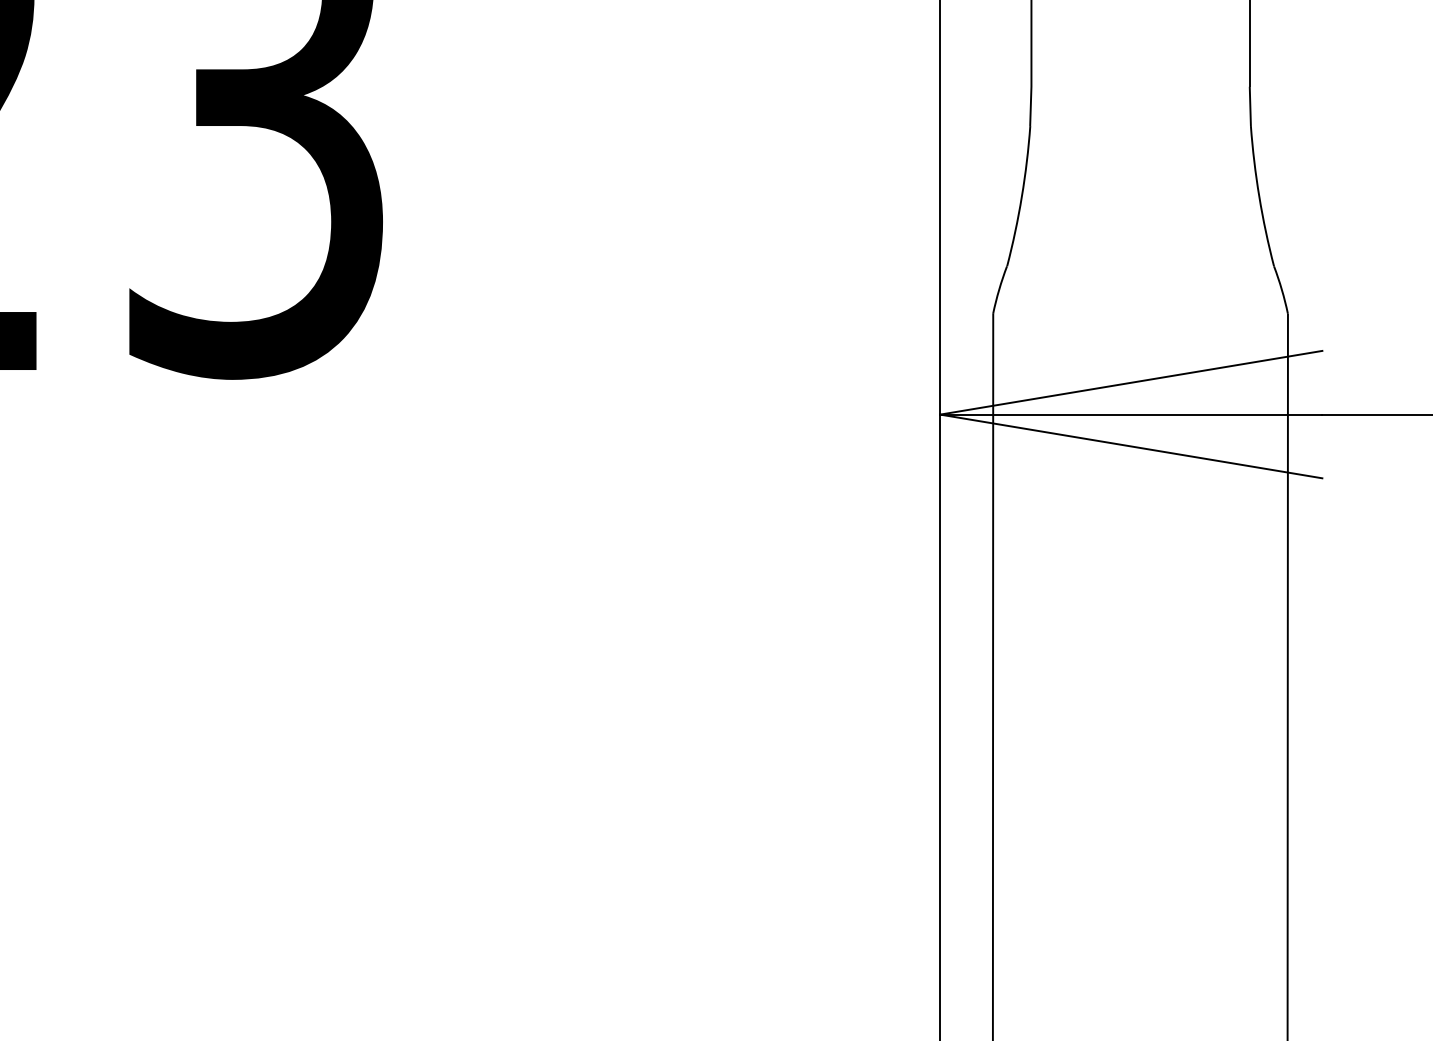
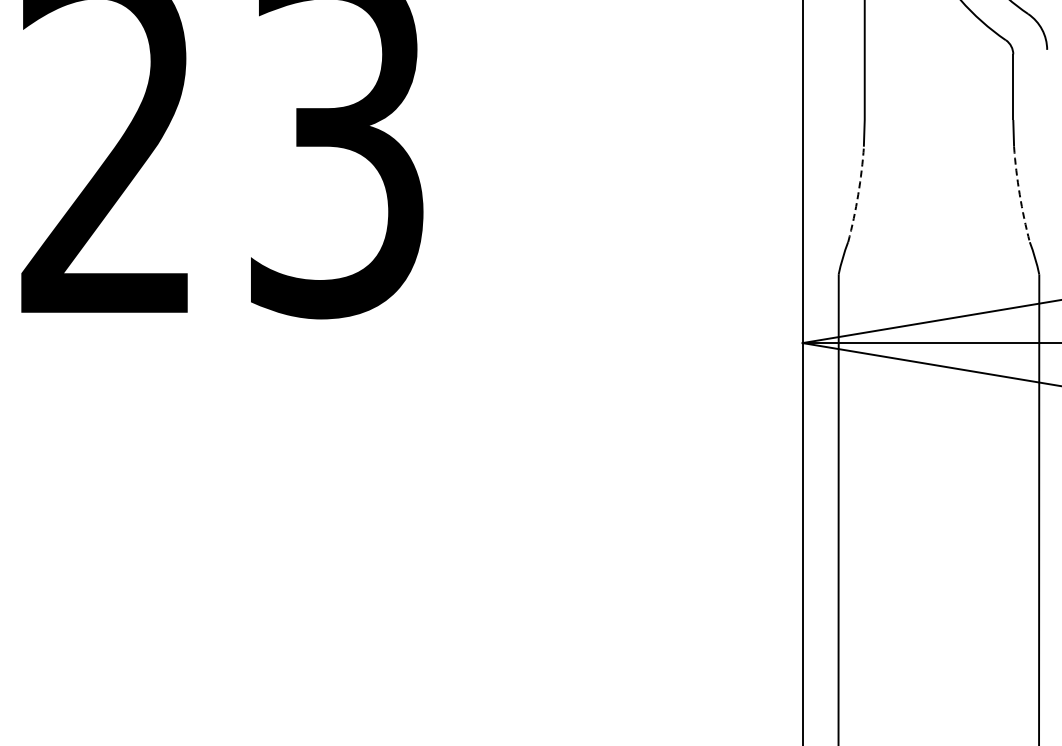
arc: (1022, 196) -> (858, 194), solid -> dashed
arc: (1258, 196) -> (1019, 194), solid -> dashed

